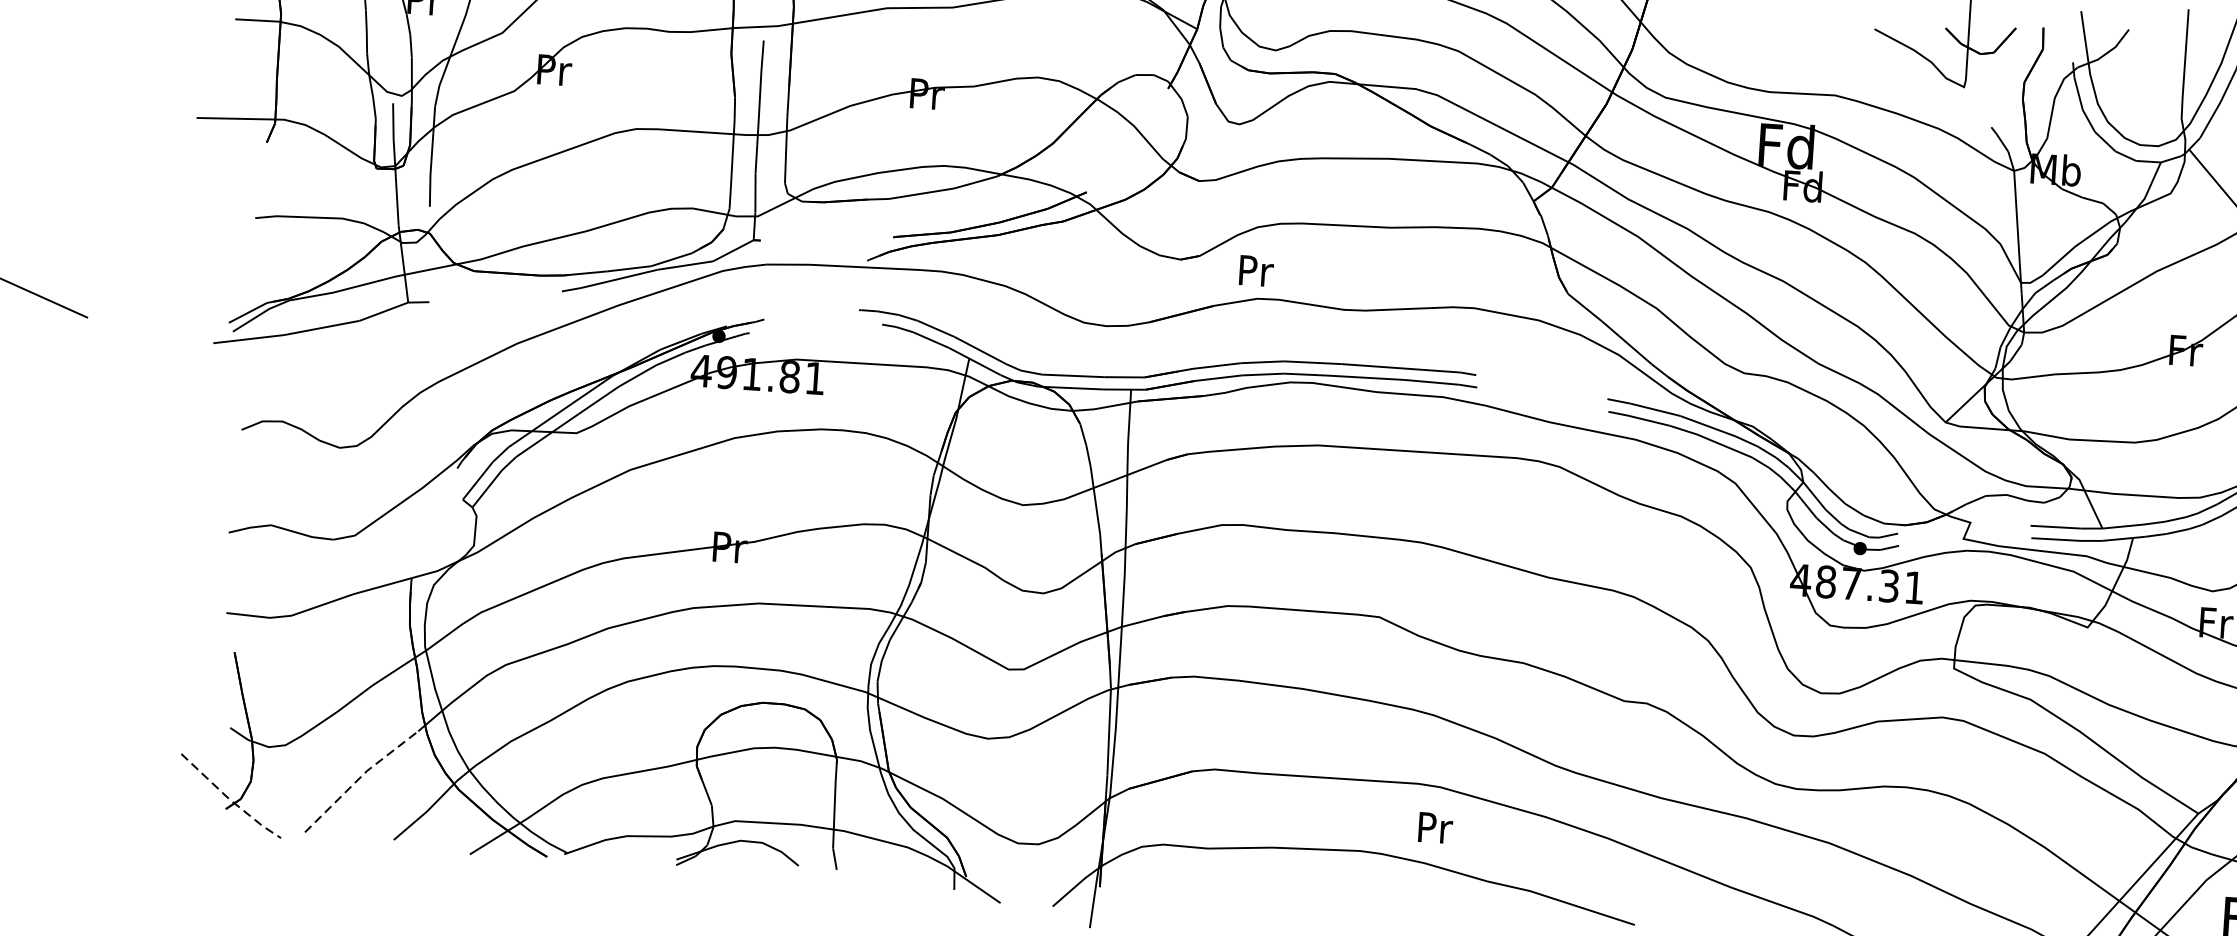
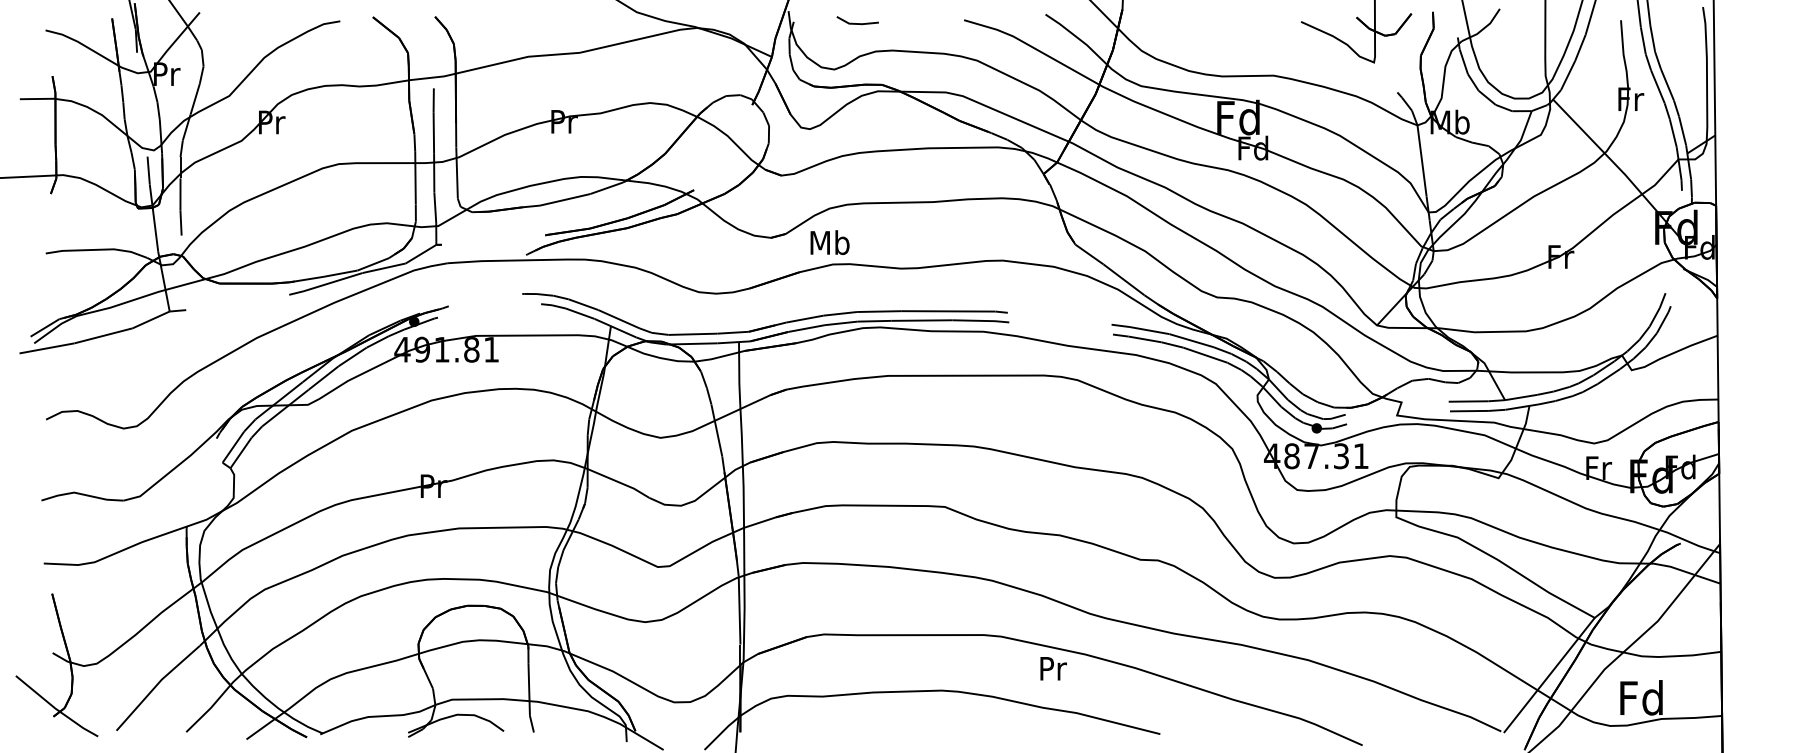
text: (1254, 270) -> (829, 242), Pr -> Mb
line: (359, 778) -> (156, 685), dashed -> solid
line: (229, 798) -> (55, 708), dashed -> solid
text: (1435, 827) -> (1053, 668), moved

